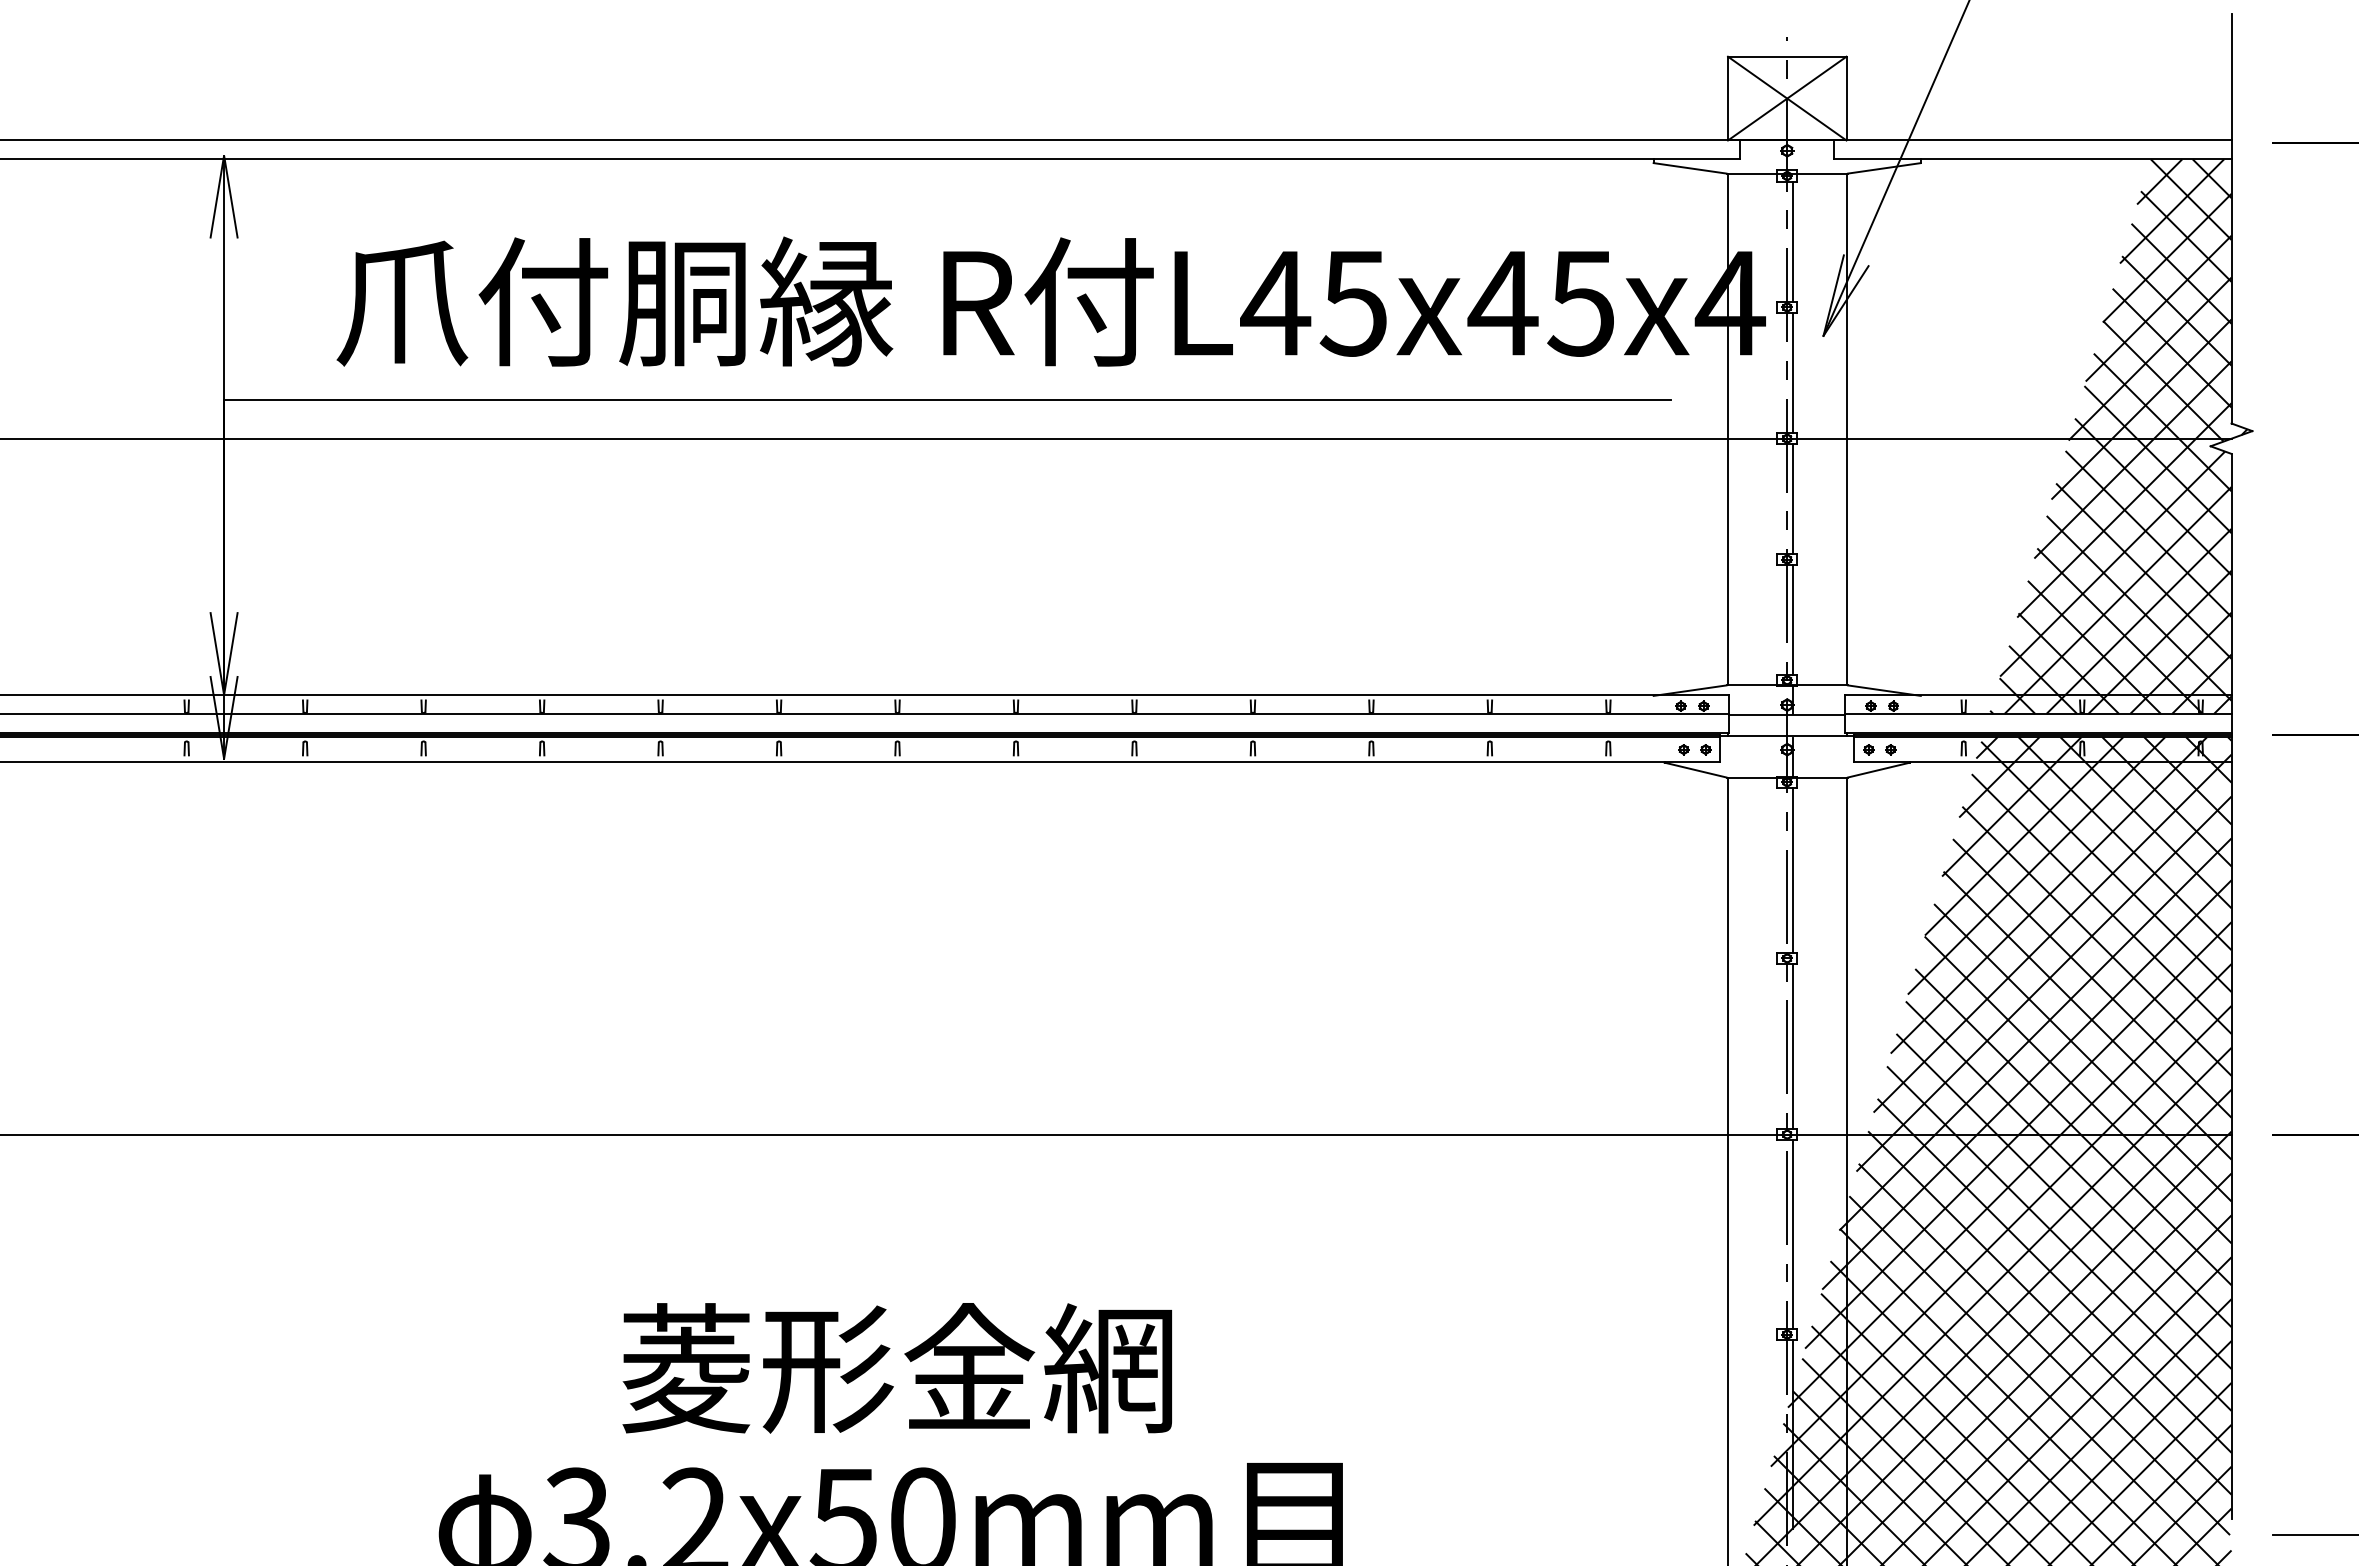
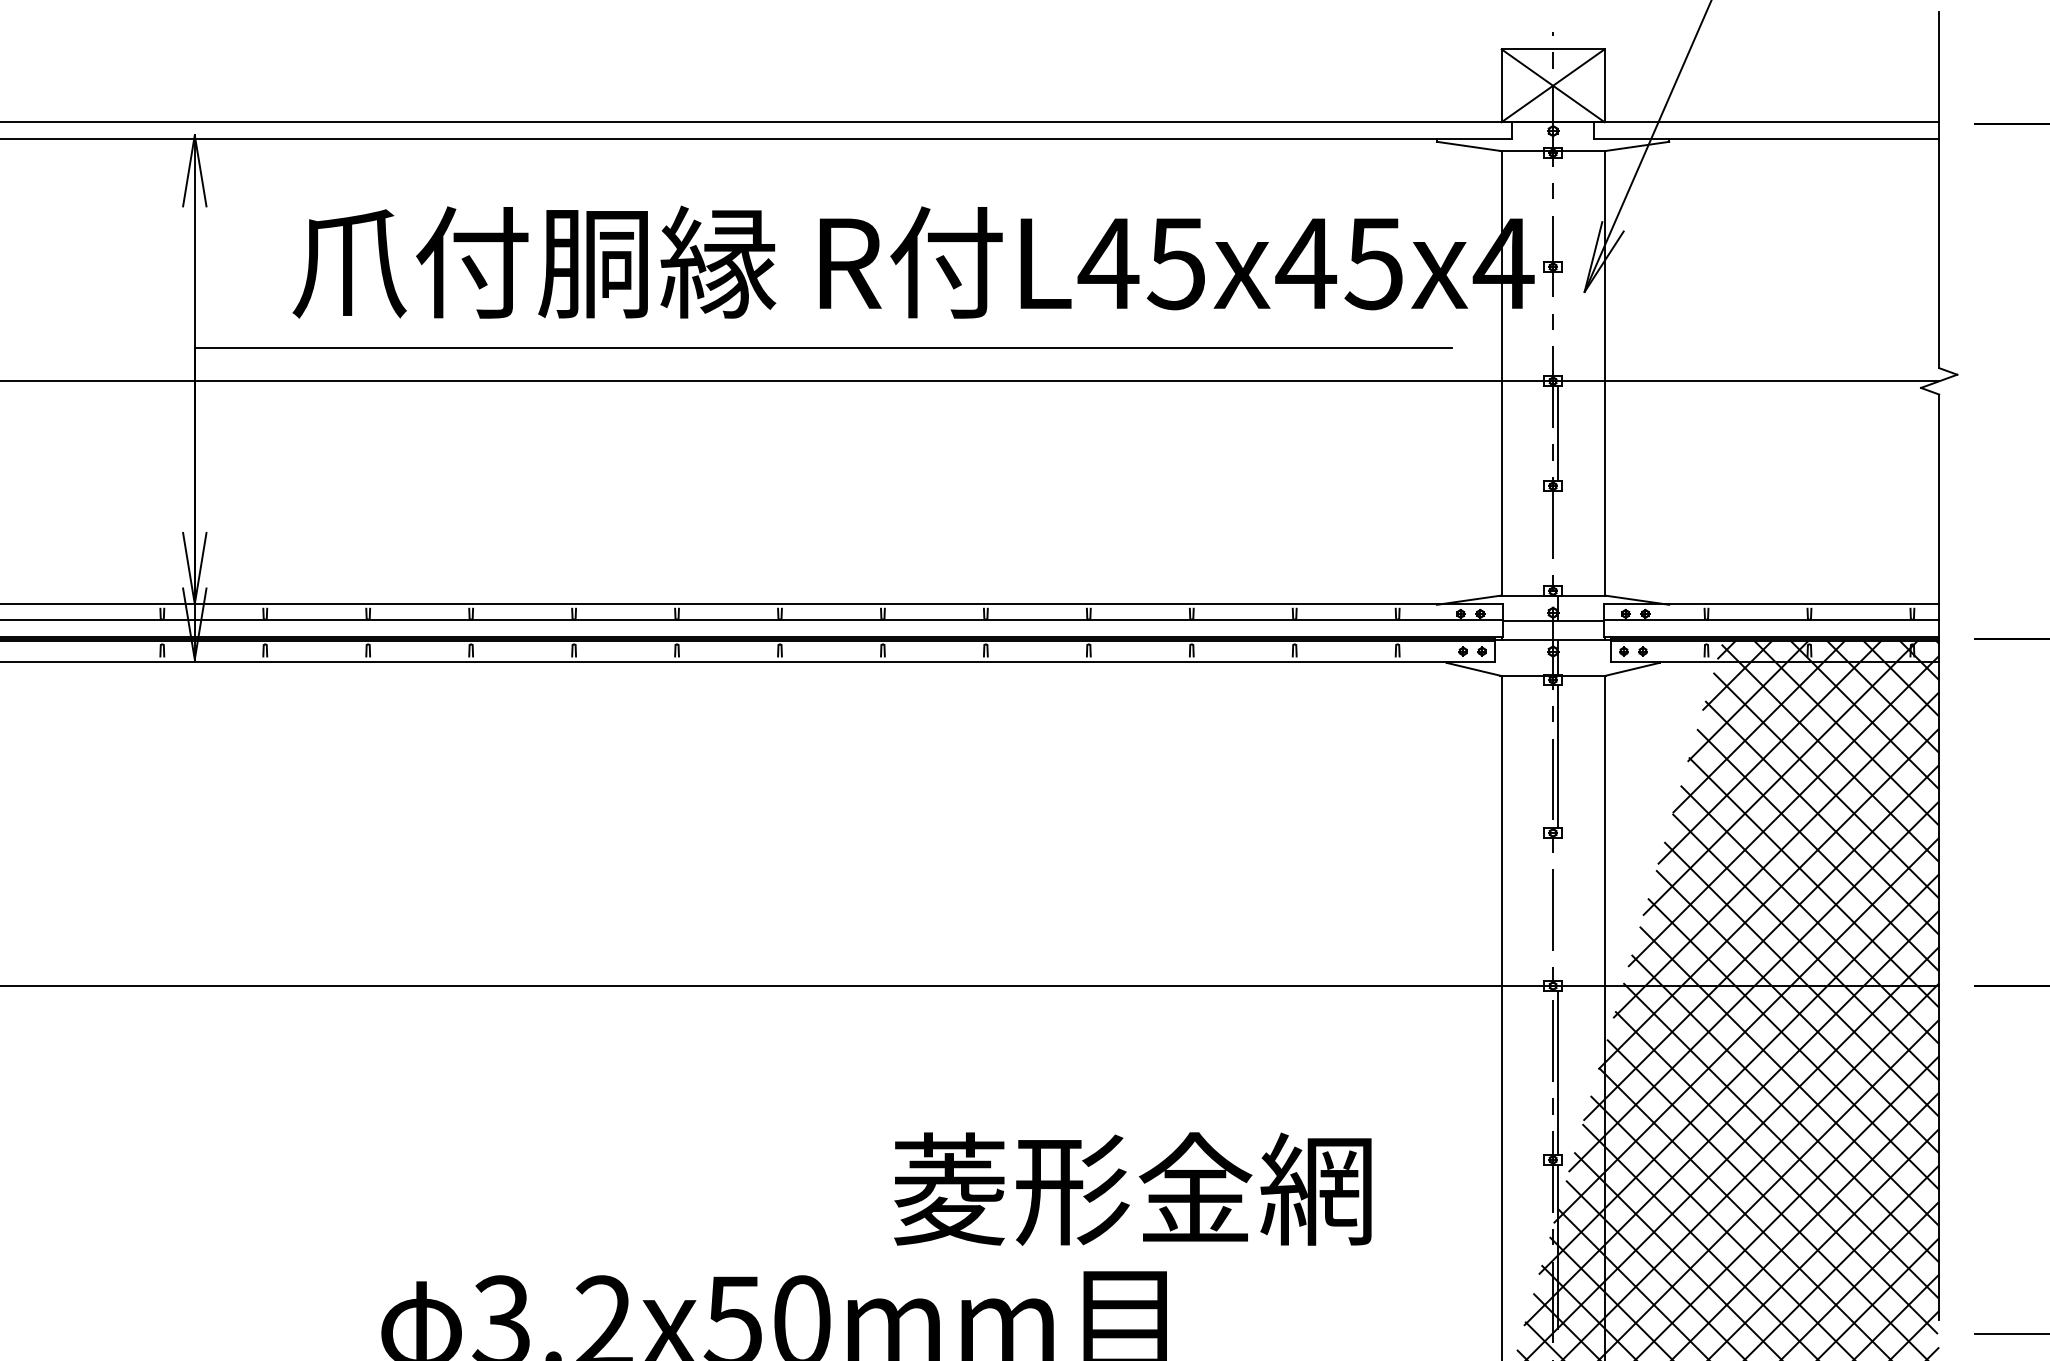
line: (1793, 242) -> (1558, 210), removed
line: (1793, 373) -> (1558, 324), removed
hatch: (2117, 436) -> (1840, 379), removed
line: (1793, 619) -> (1558, 538), removed
line: (1793, 1046) -> (1558, 909), removed
text: (896, 1367) -> (1132, 1188), moved

